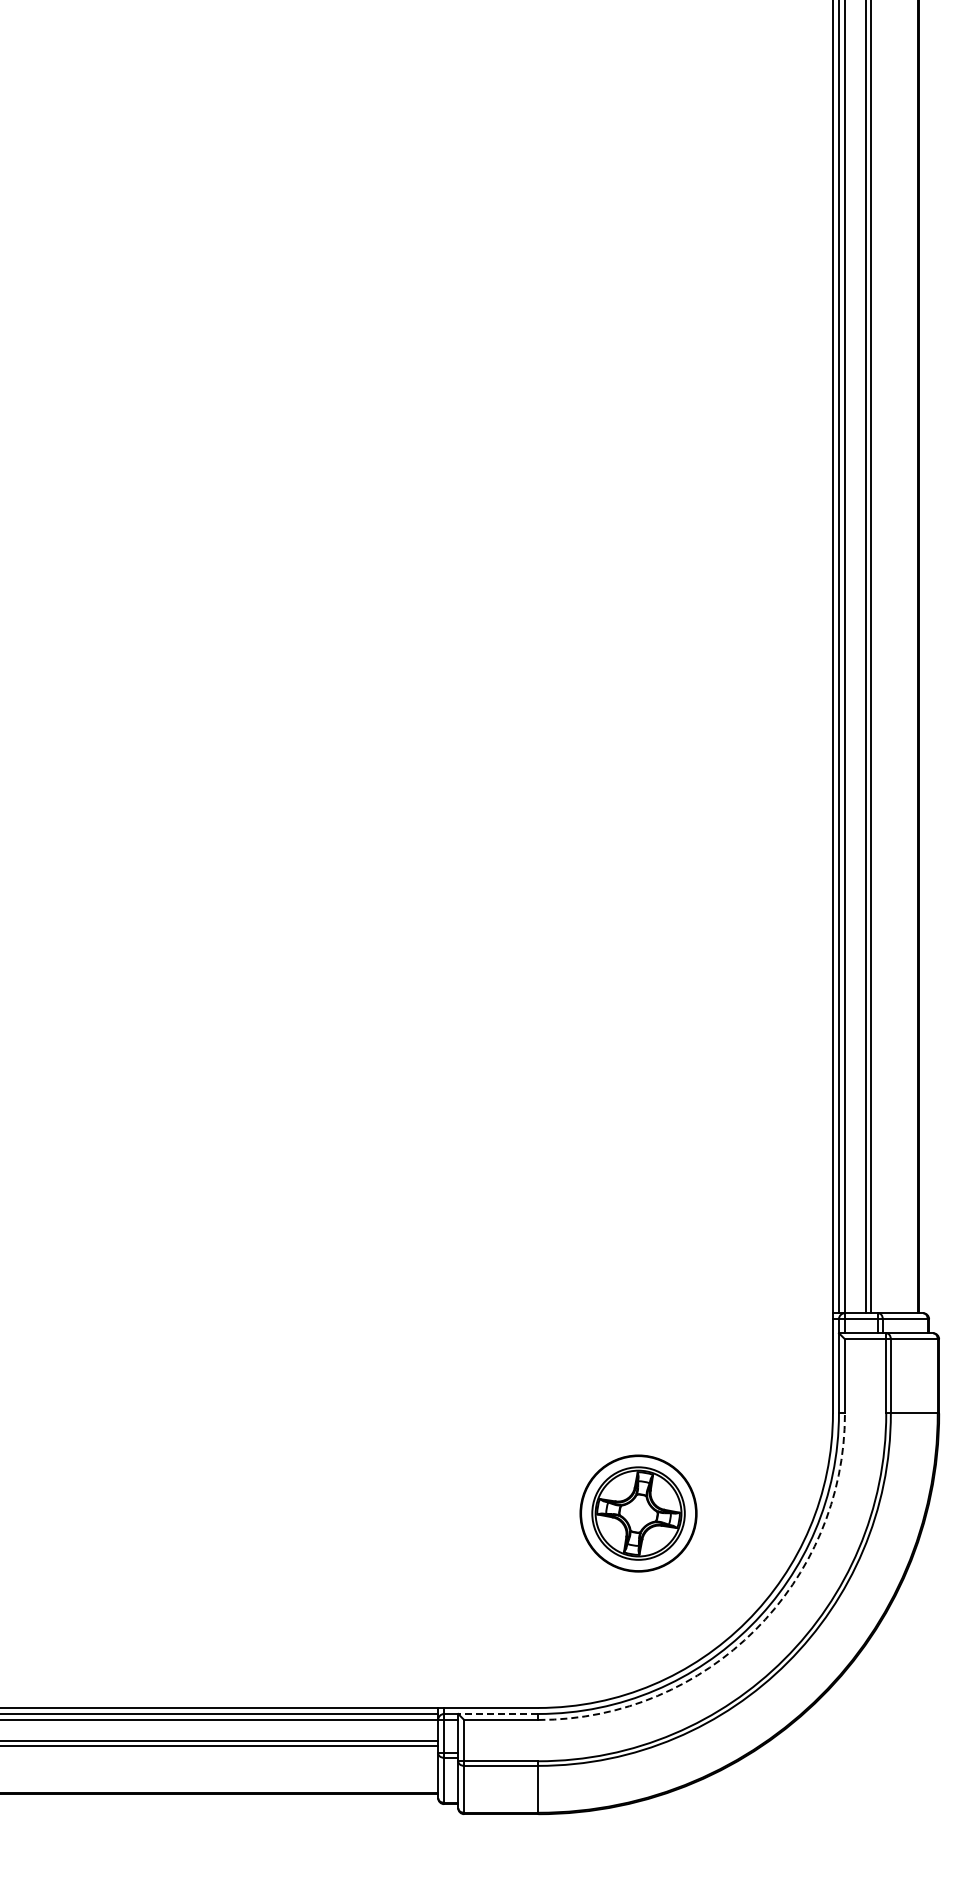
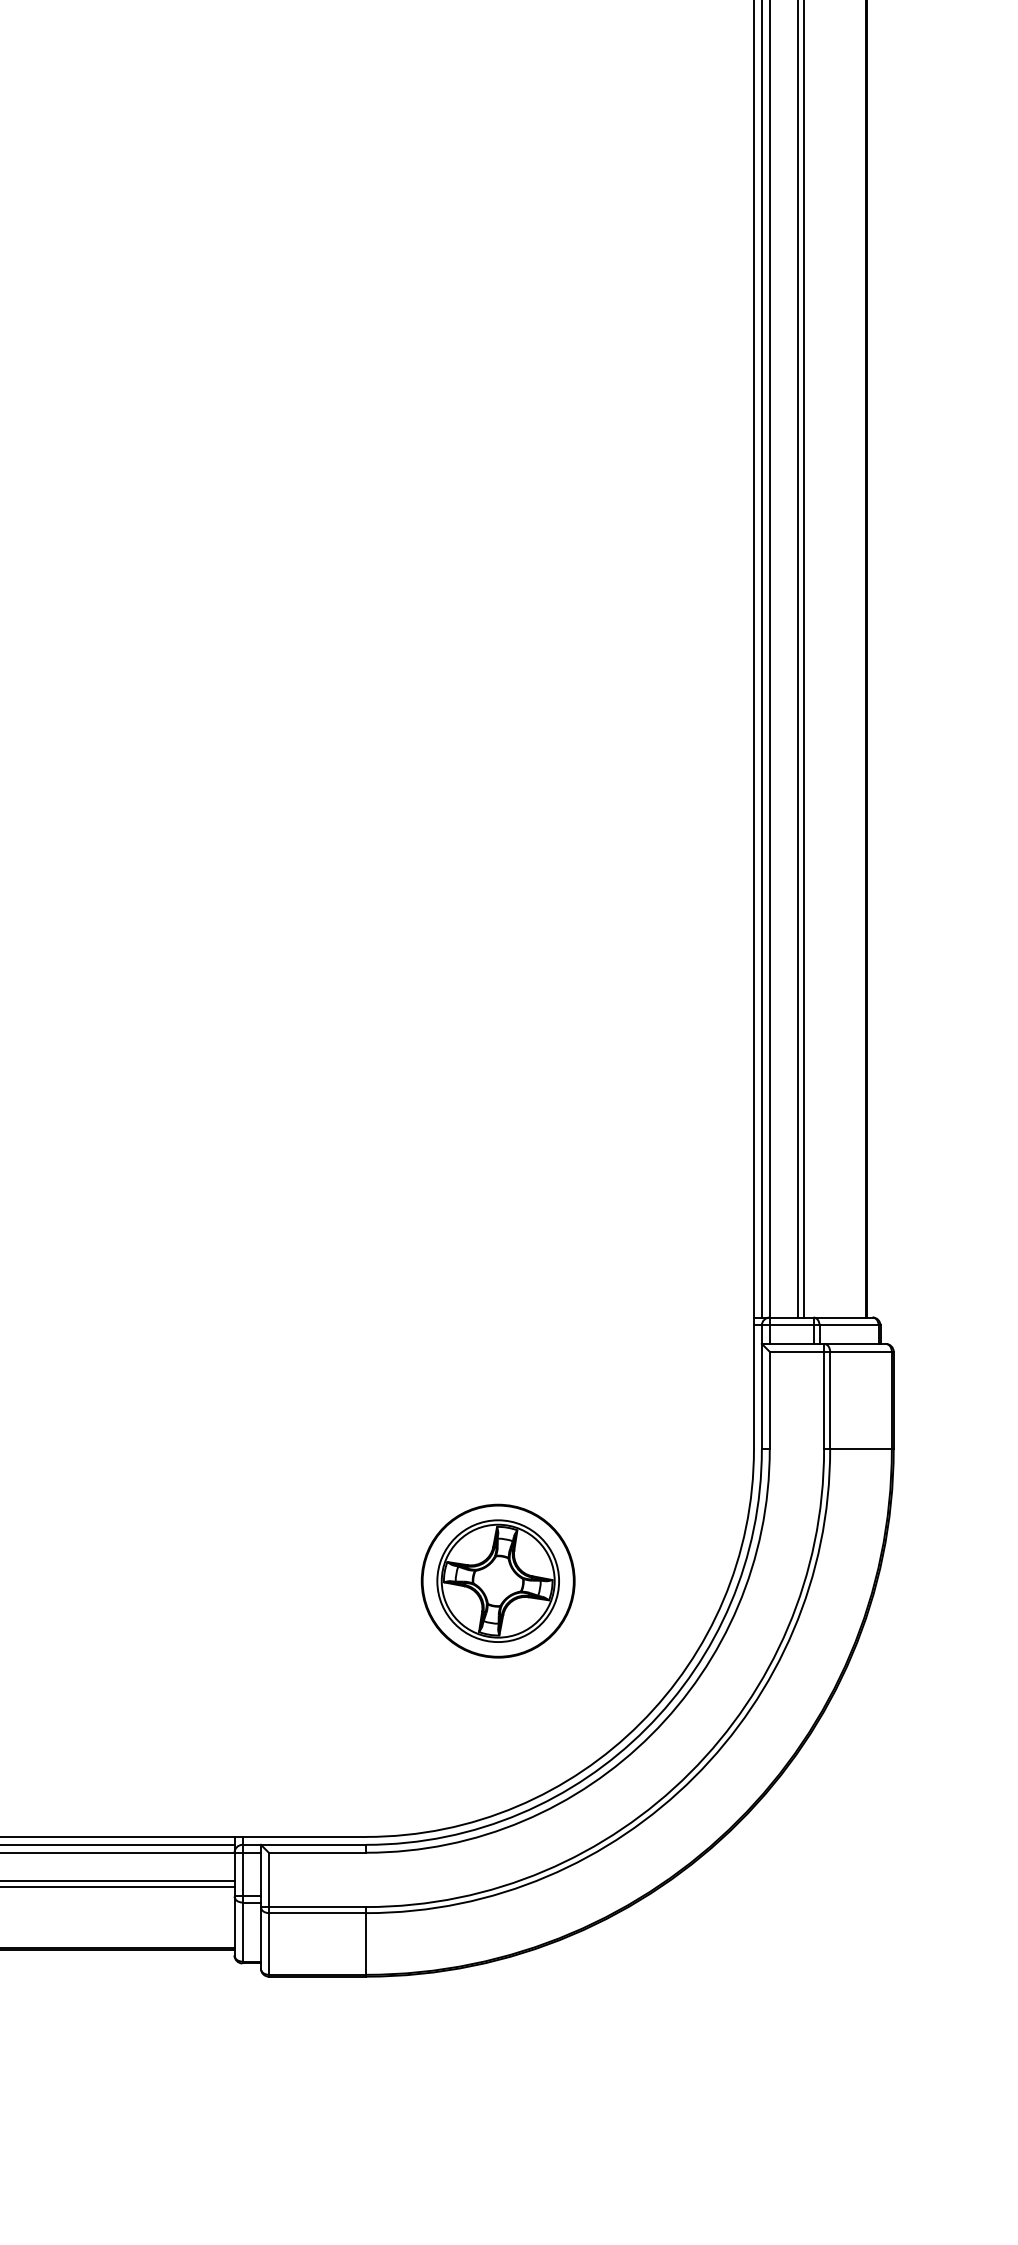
arc: (755, 1630) -> (652, 1735), dashed -> solid
line: (497, 1713) -> (312, 1844), dashed -> solid

